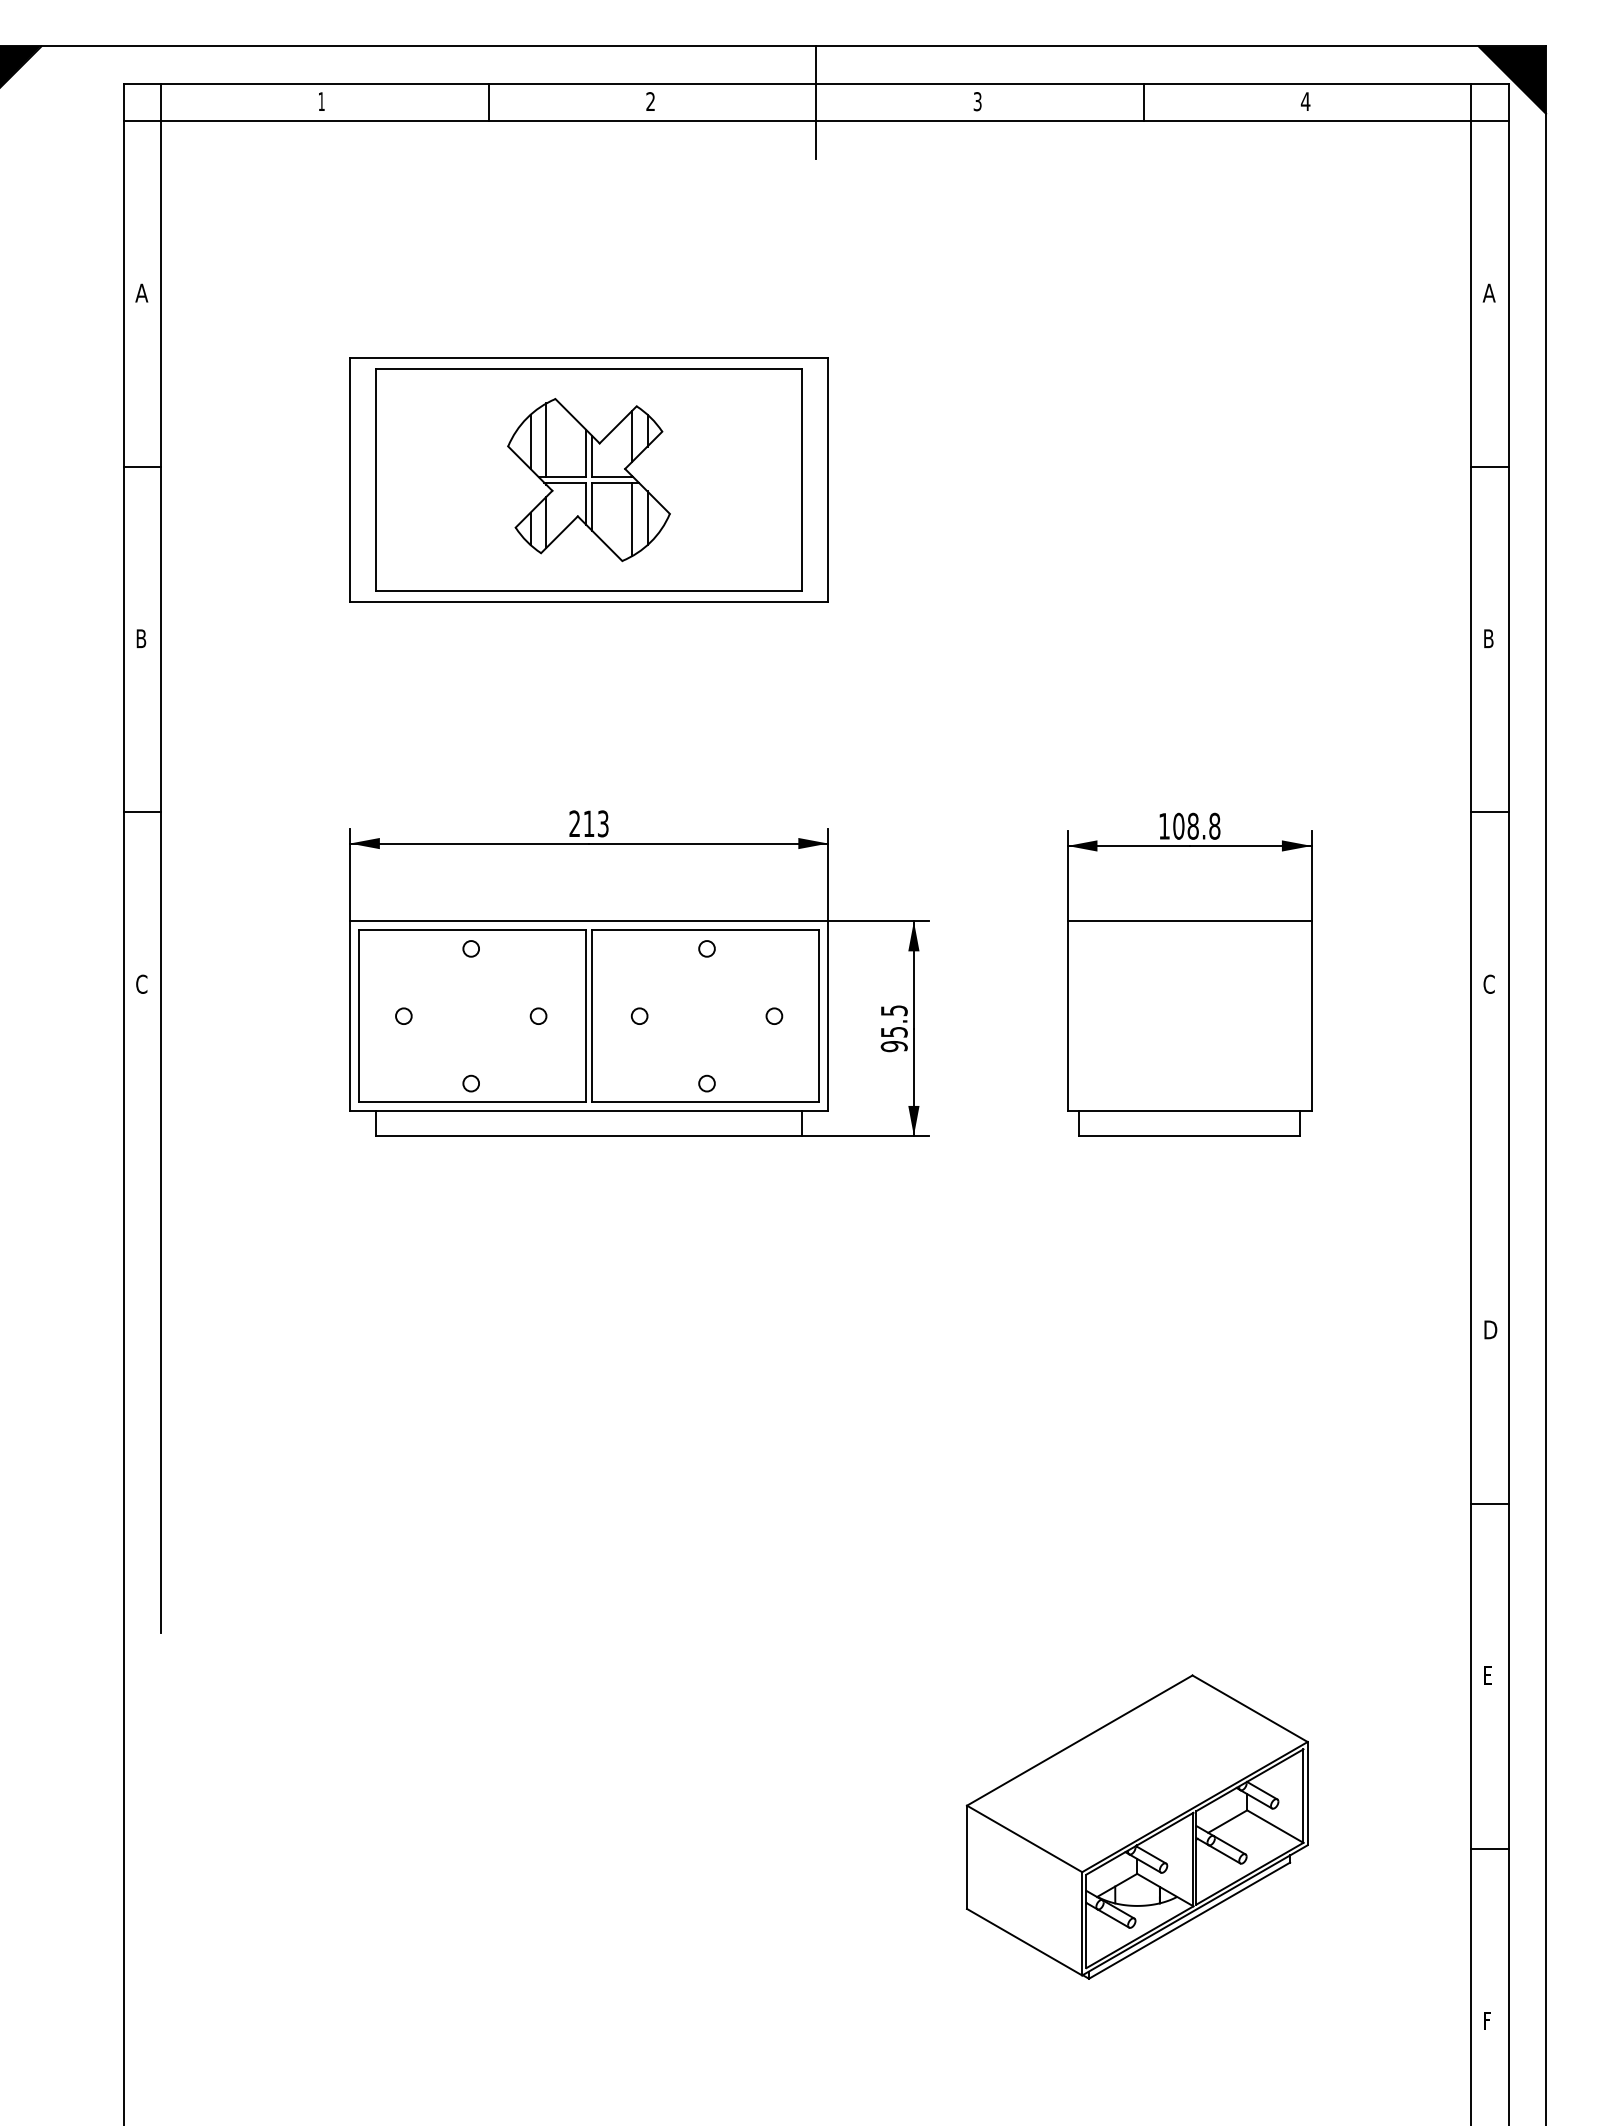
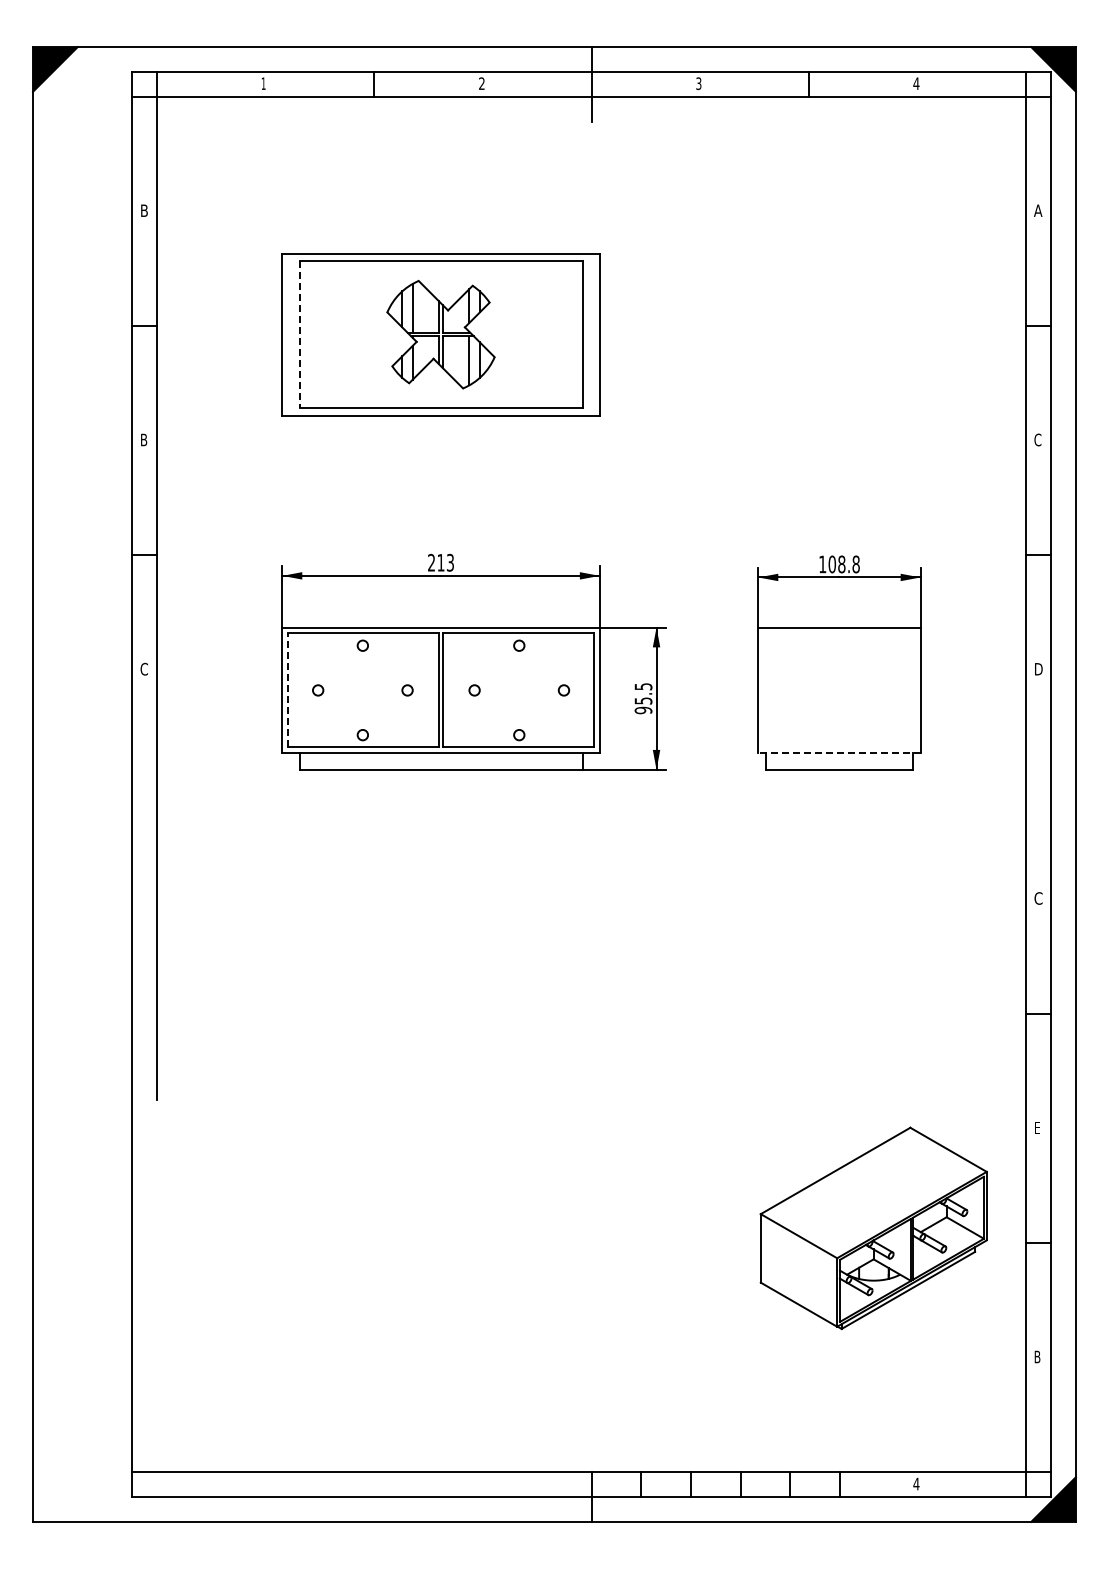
text: (142, 292) -> (144, 210), A -> B
line: (375, 481) -> (299, 335), solid -> dashed
text: (1488, 637) -> (1037, 439), B -> C
text: (1489, 983) -> (1038, 668), C -> D
line: (359, 1016) -> (288, 690), solid -> dashed
line: (1188, 1111) -> (838, 753), solid -> dashed
text: (1489, 1329) -> (1038, 898), D -> C
part: (1136, 1827) -> (873, 1228), moved
text: (1488, 2020) -> (1037, 1356), F -> B

